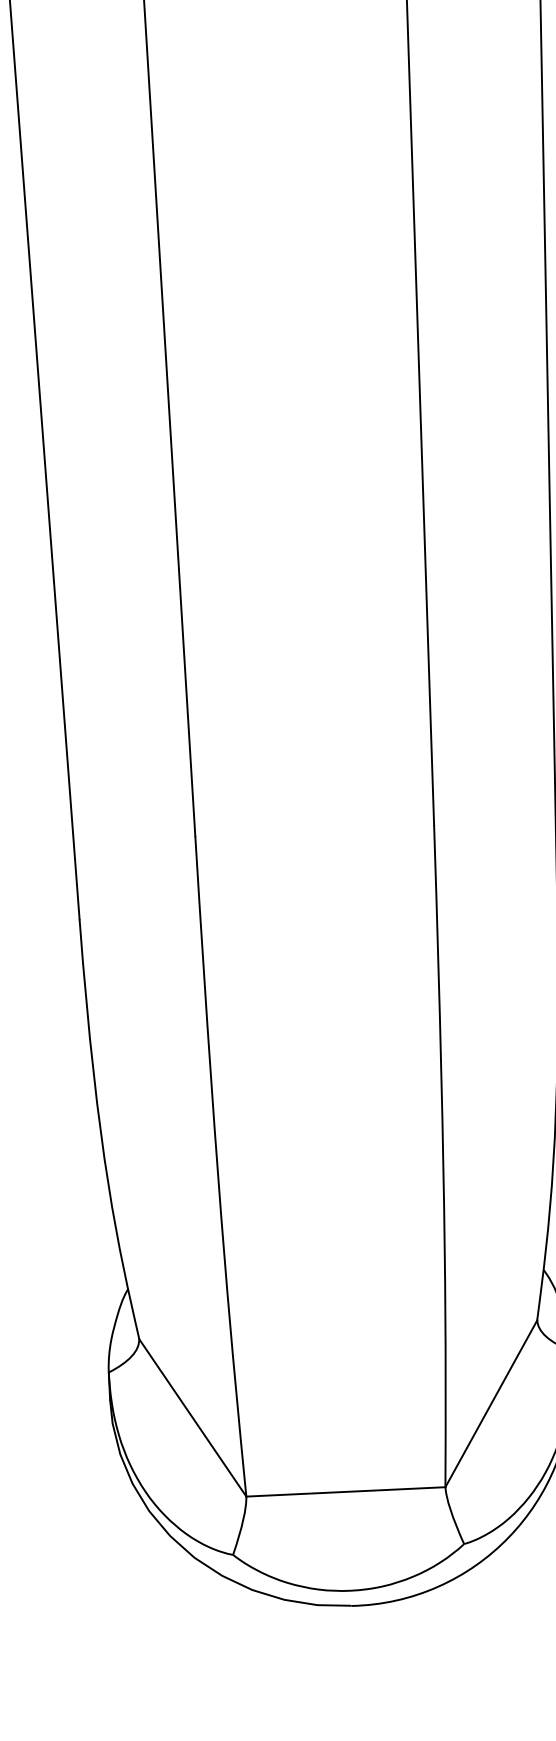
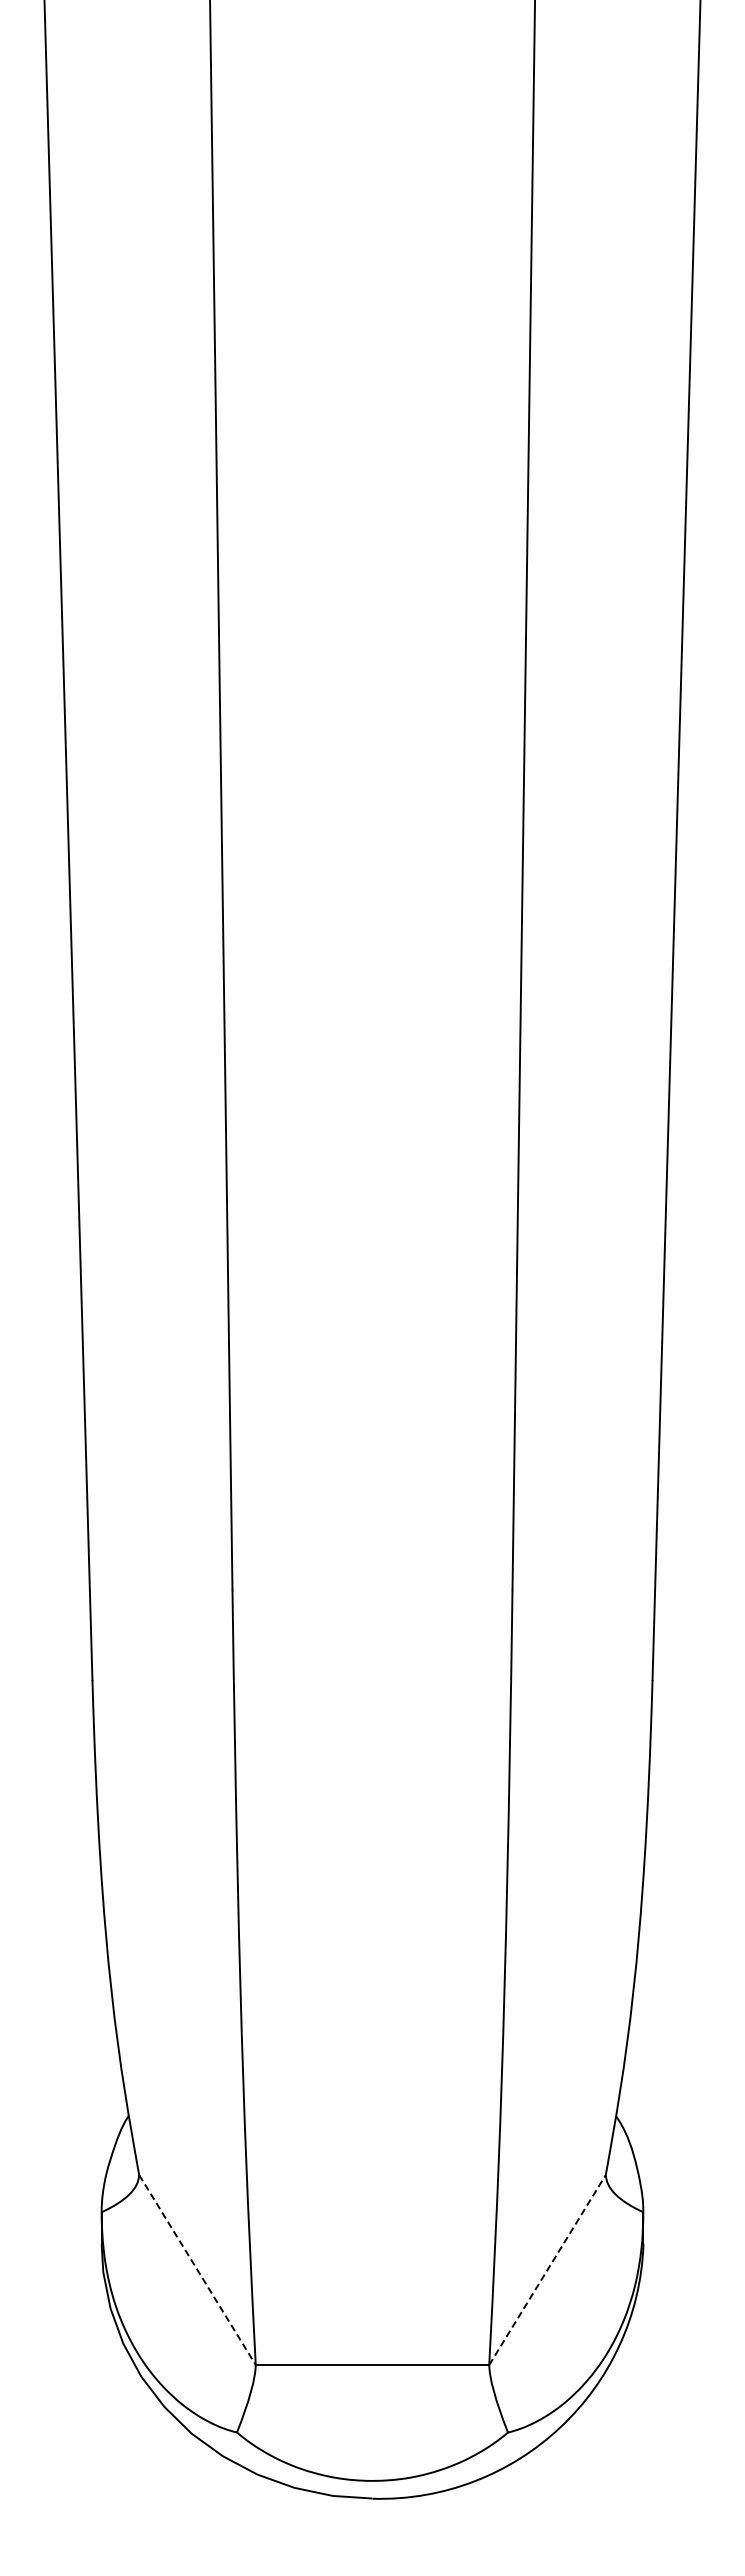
line: (491, 1403) -> (547, 2269), solid -> dashed
line: (192, 1418) -> (197, 2270), solid -> dashed

